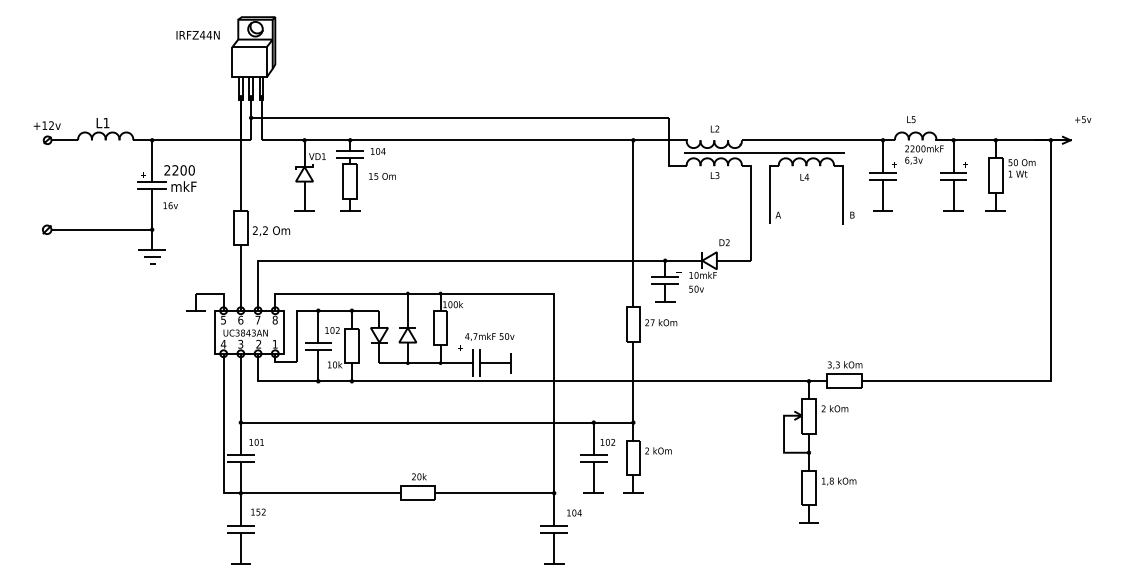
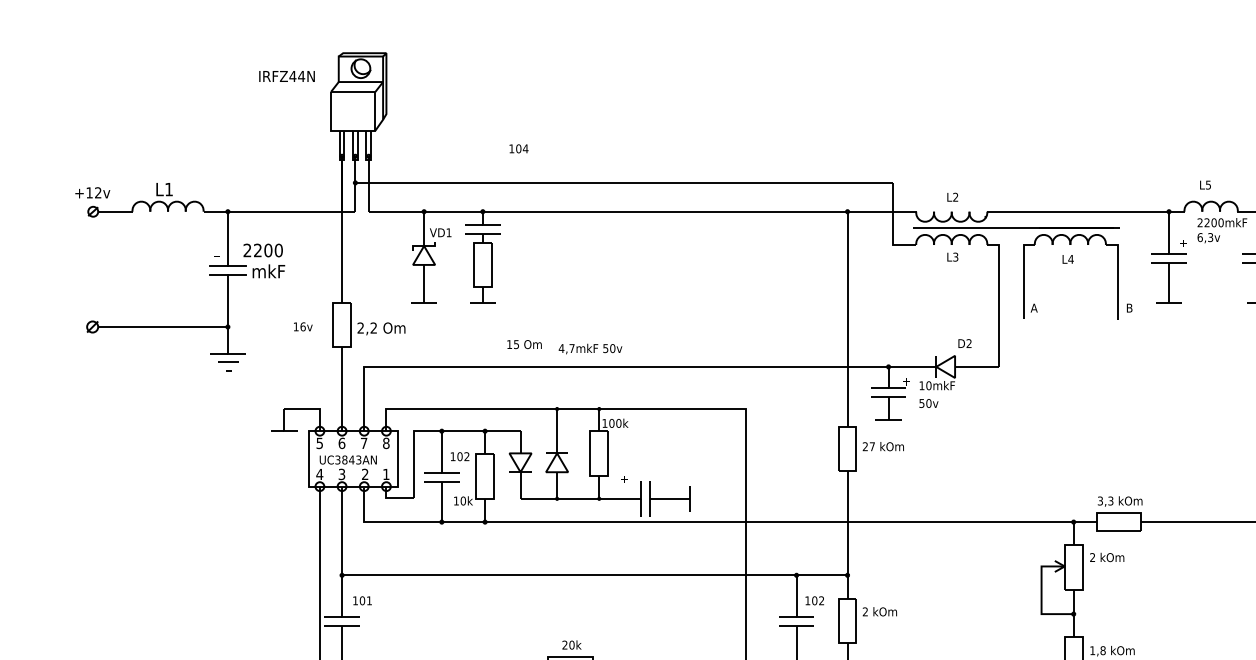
text: (378, 151) -> (519, 148), moved
text: (382, 176) -> (524, 344), moved
text: (170, 205) -> (302, 326), moved
text: (489, 336) -> (590, 348), moved

